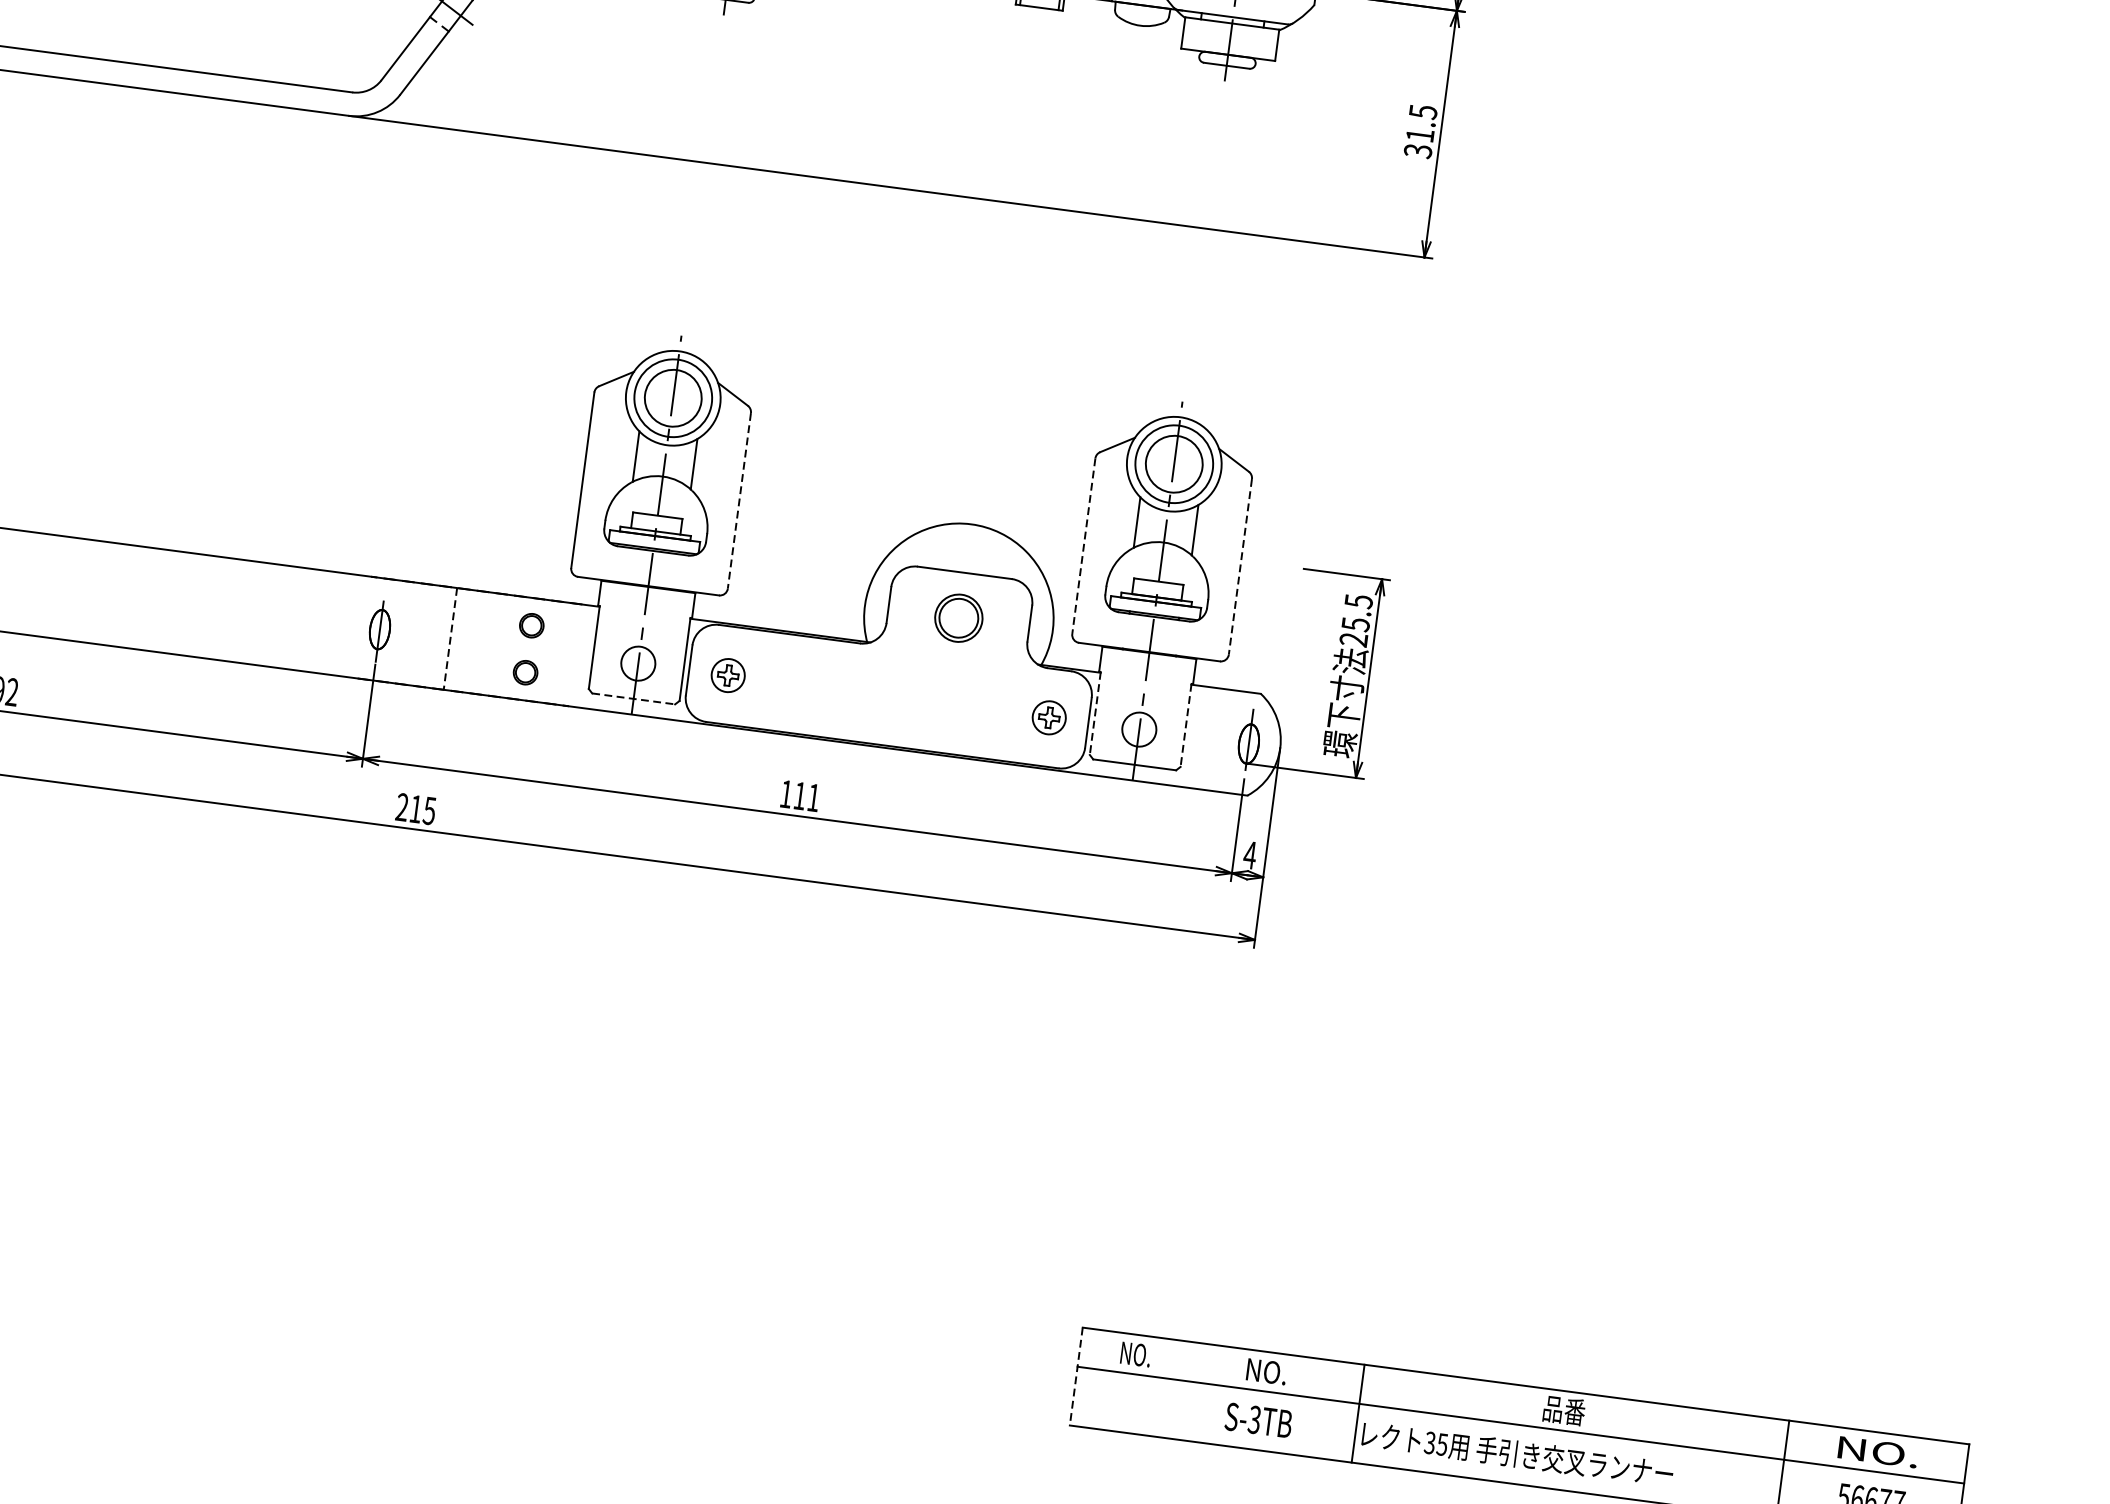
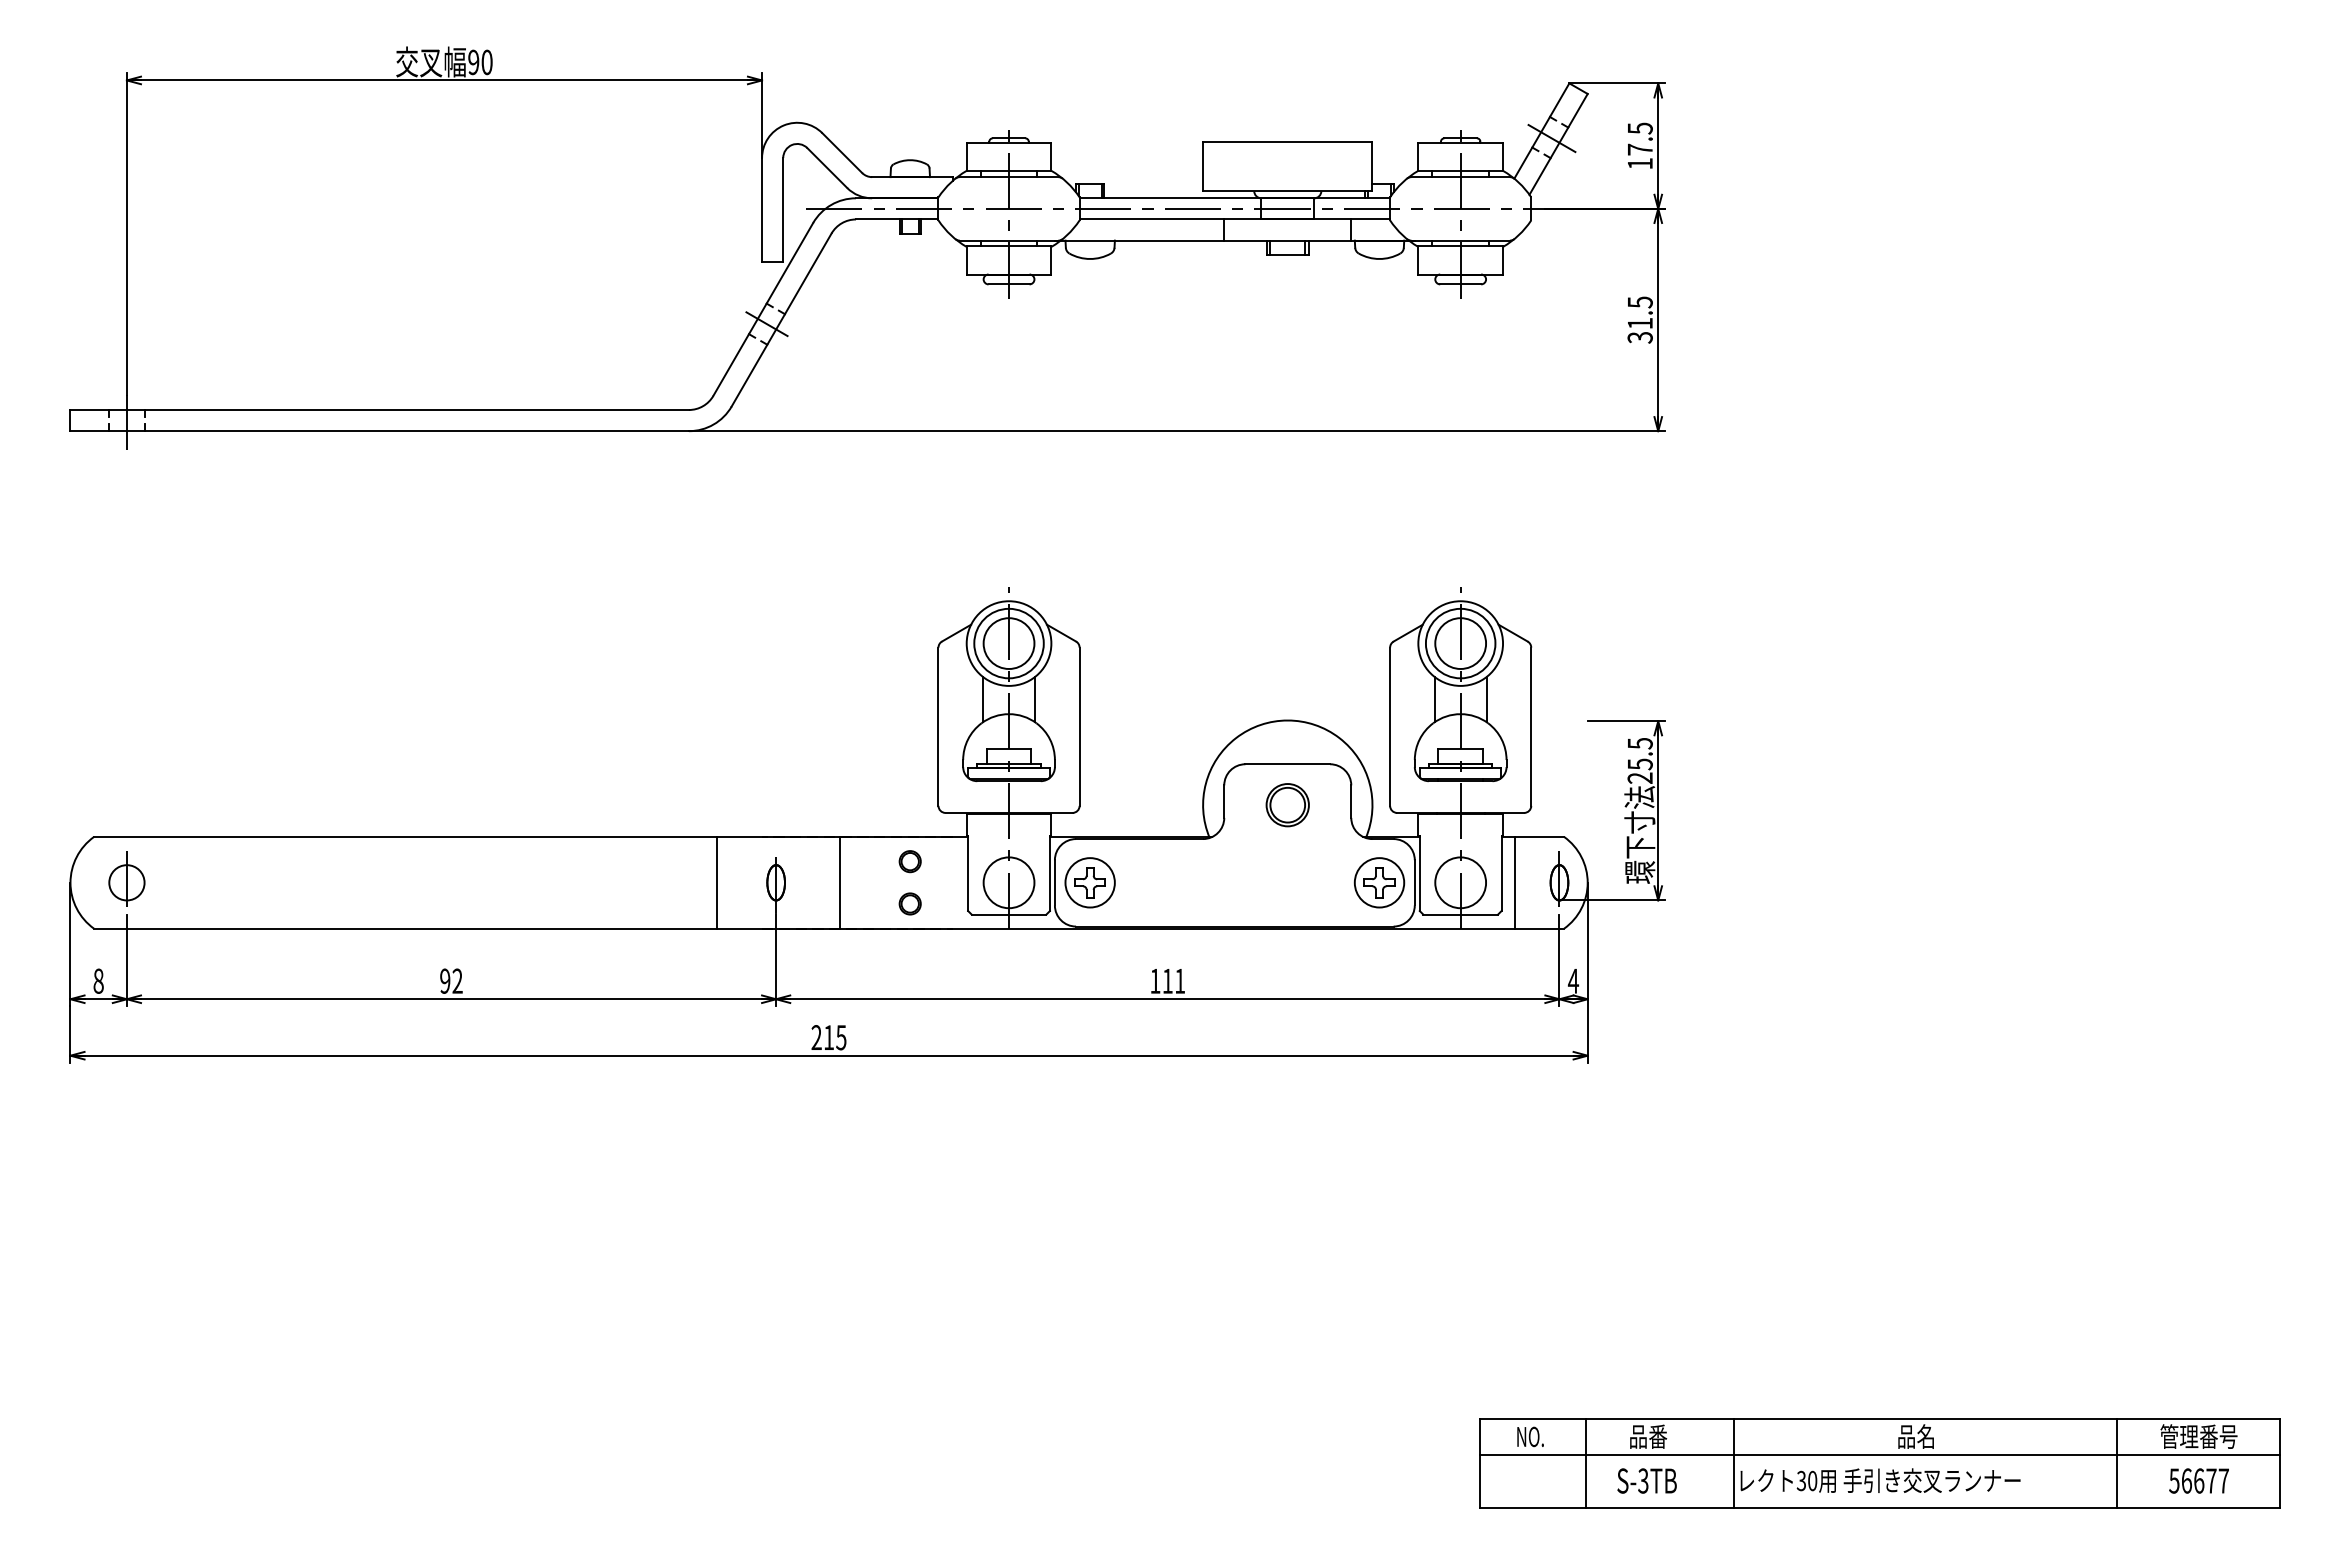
line: (739, 501) -> (1079, 727), dashed -> solid
line: (1084, 547) -> (1390, 727), dashed -> solid
line: (1240, 567) -> (1531, 727), dashed -> solid
line: (314, 620) -> (717, 882), added
line: (450, 638) -> (839, 882), dashed -> solid
circle: (637, 663) -> (1008, 882), size x1.67
part: (727, 675) -> (1089, 882), size x1.67
line: (634, 698) -> (1009, 914), dashed -> solid
line: (1094, 714) -> (1419, 874), dashed -> solid
part: (1049, 717) -> (1379, 882), size x1.67
line: (1185, 726) -> (1501, 874), dashed -> solid
circle: (1139, 729) -> (1460, 882), size x1.67
line: (1200, 737) -> (1515, 882), added
text: (1266, 1371) -> (1648, 1436), NO. -> 品番
line: (1076, 1376) -> (1480, 1463), dashed -> solid
line: (1194, 1392) -> (1586, 1463), added
text: (1575, 1411) -> (1926, 1436), 品番 -> 品名
text: (1442, 1444) -> (1812, 1480), 35 -> 30
text: (1876, 1451) -> (2198, 1436), NO. -> 管理番号

